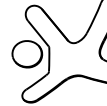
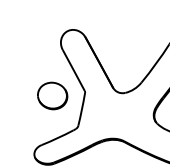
part: (27, 53) -> (52, 95), size x0.7

